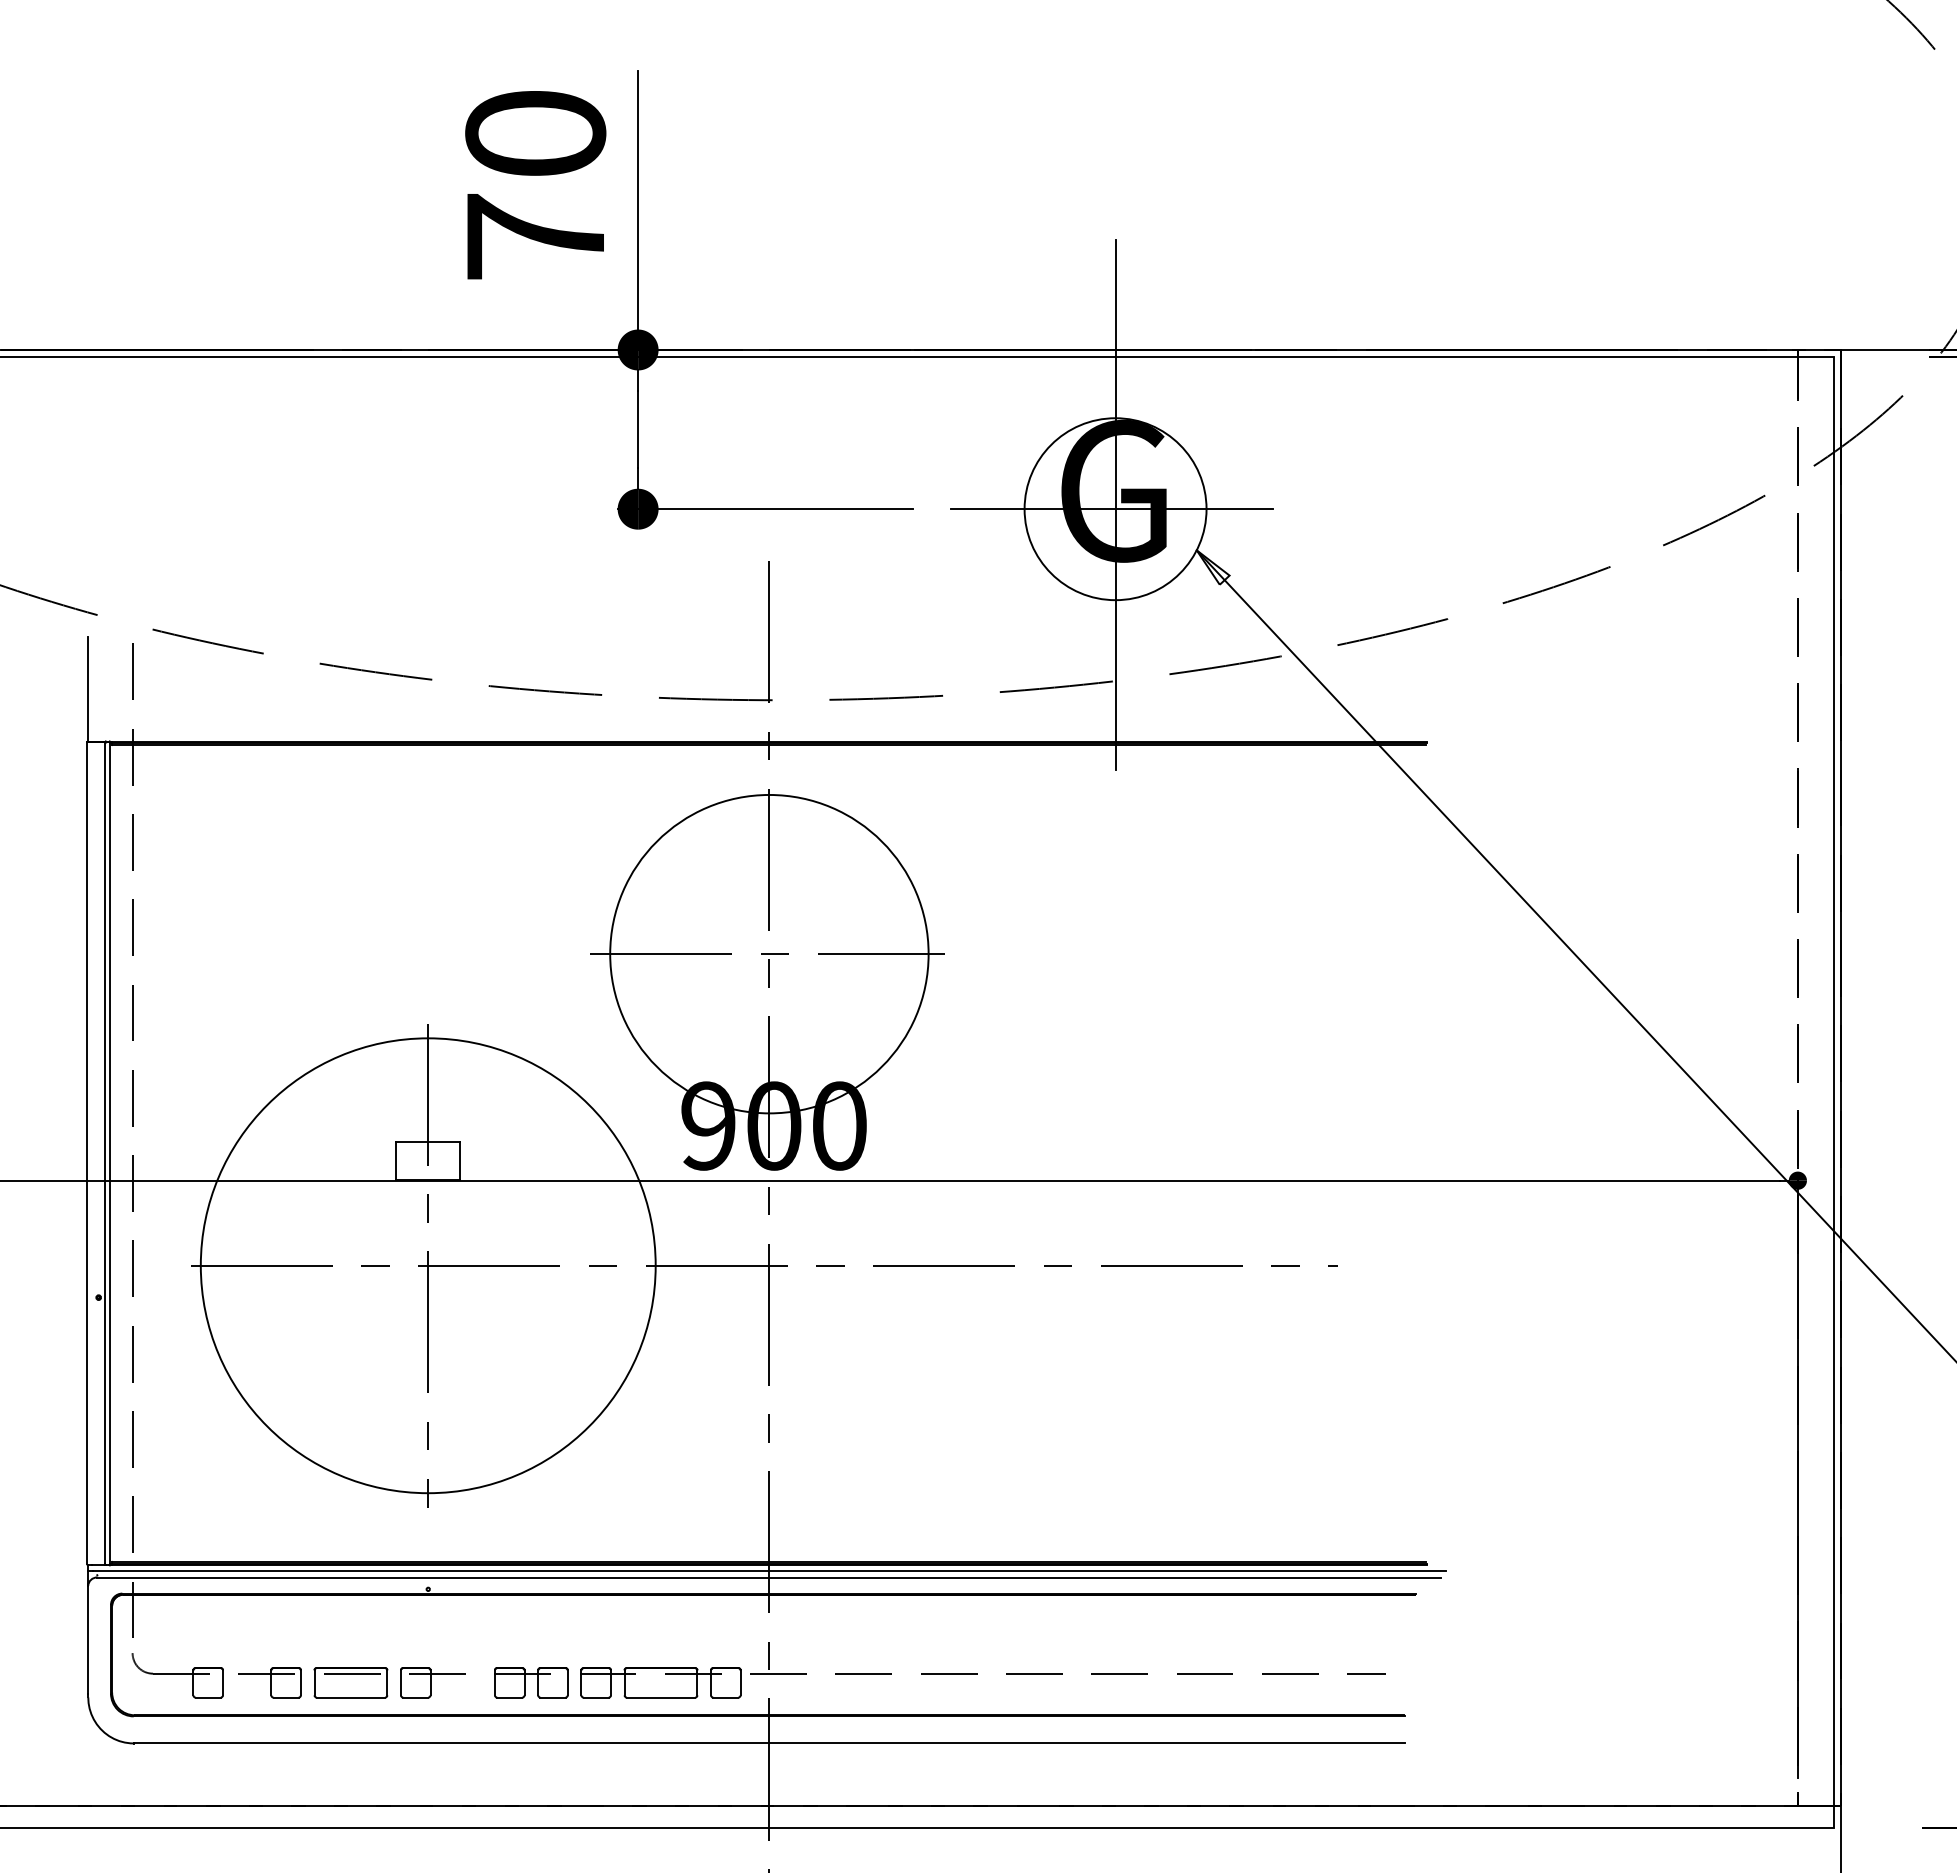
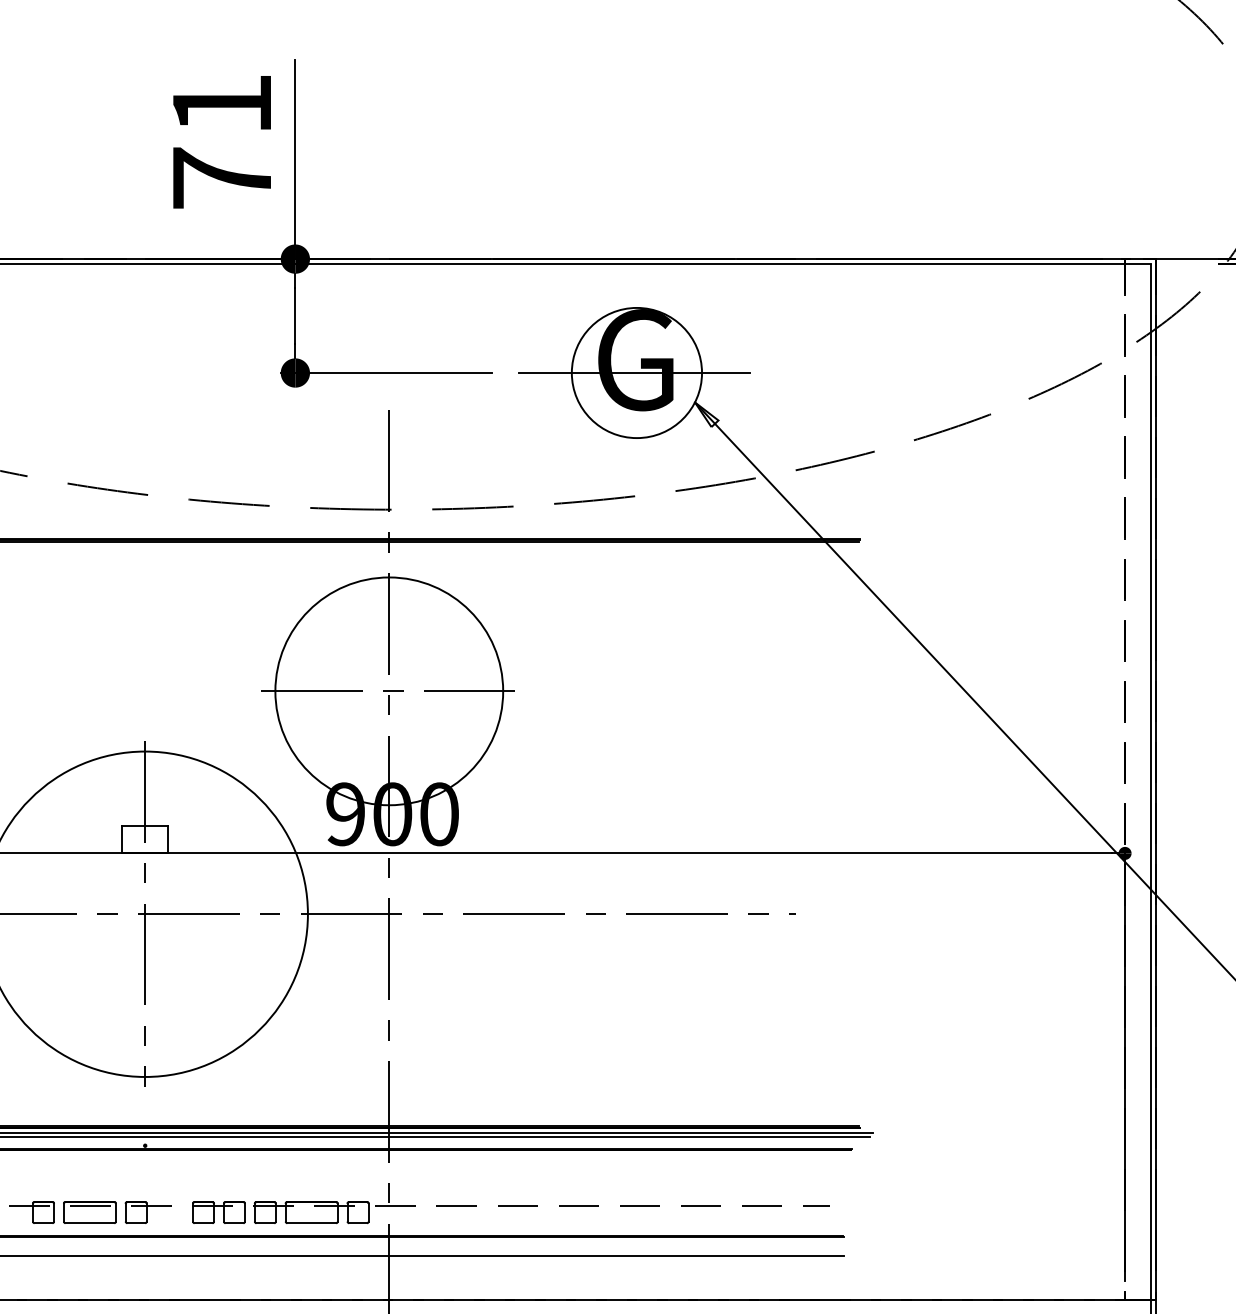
text: (535, 133) -> (221, 104), 70 -> 71
line: (1115, 505) -> (636, 370), removed

